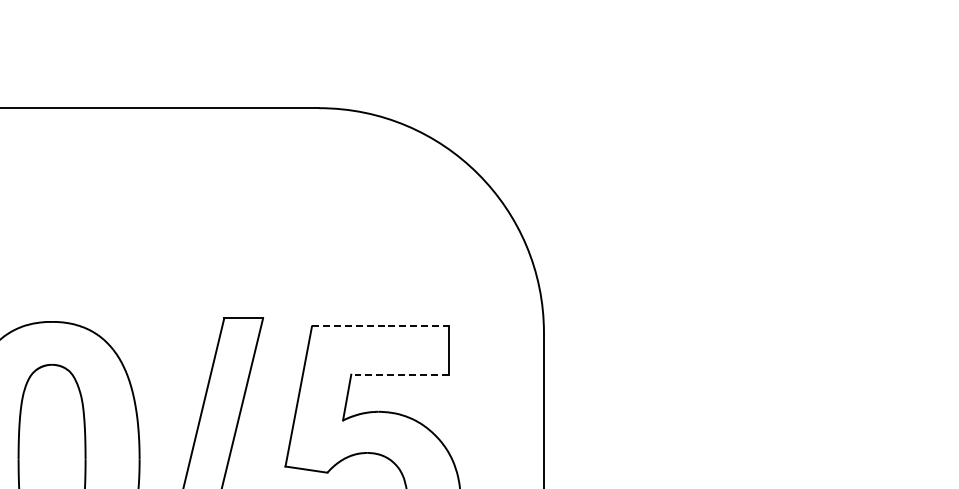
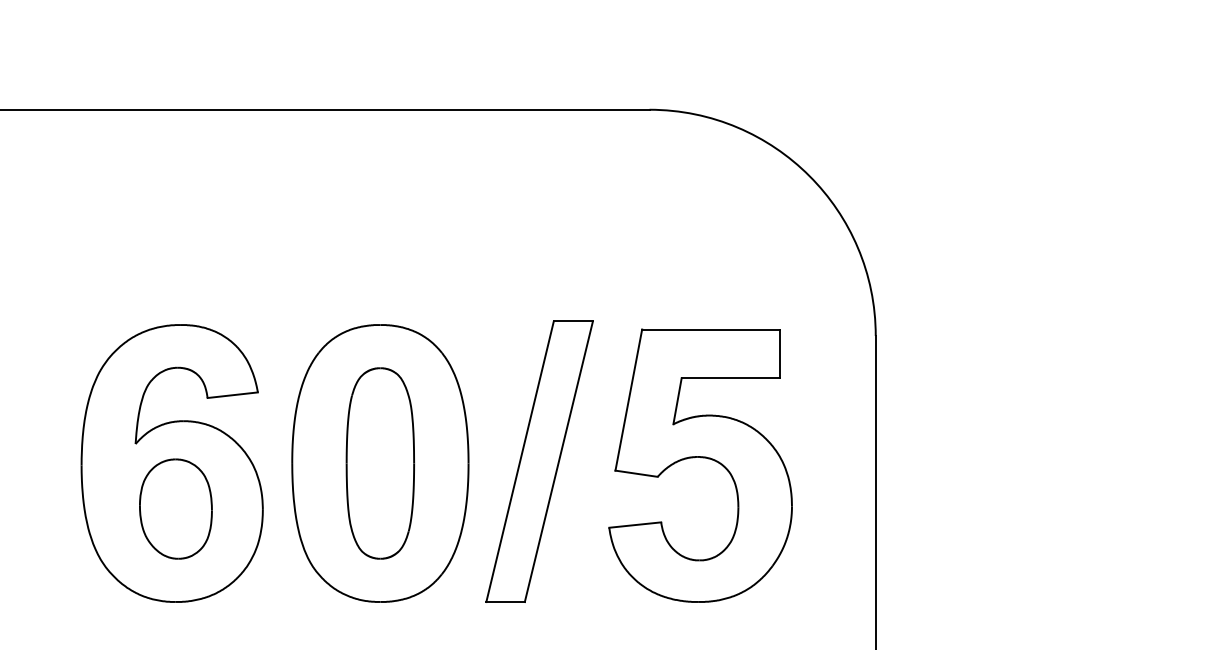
line: (380, 326) -> (711, 329), dashed -> solid
line: (399, 375) -> (730, 378), dashed -> solid

